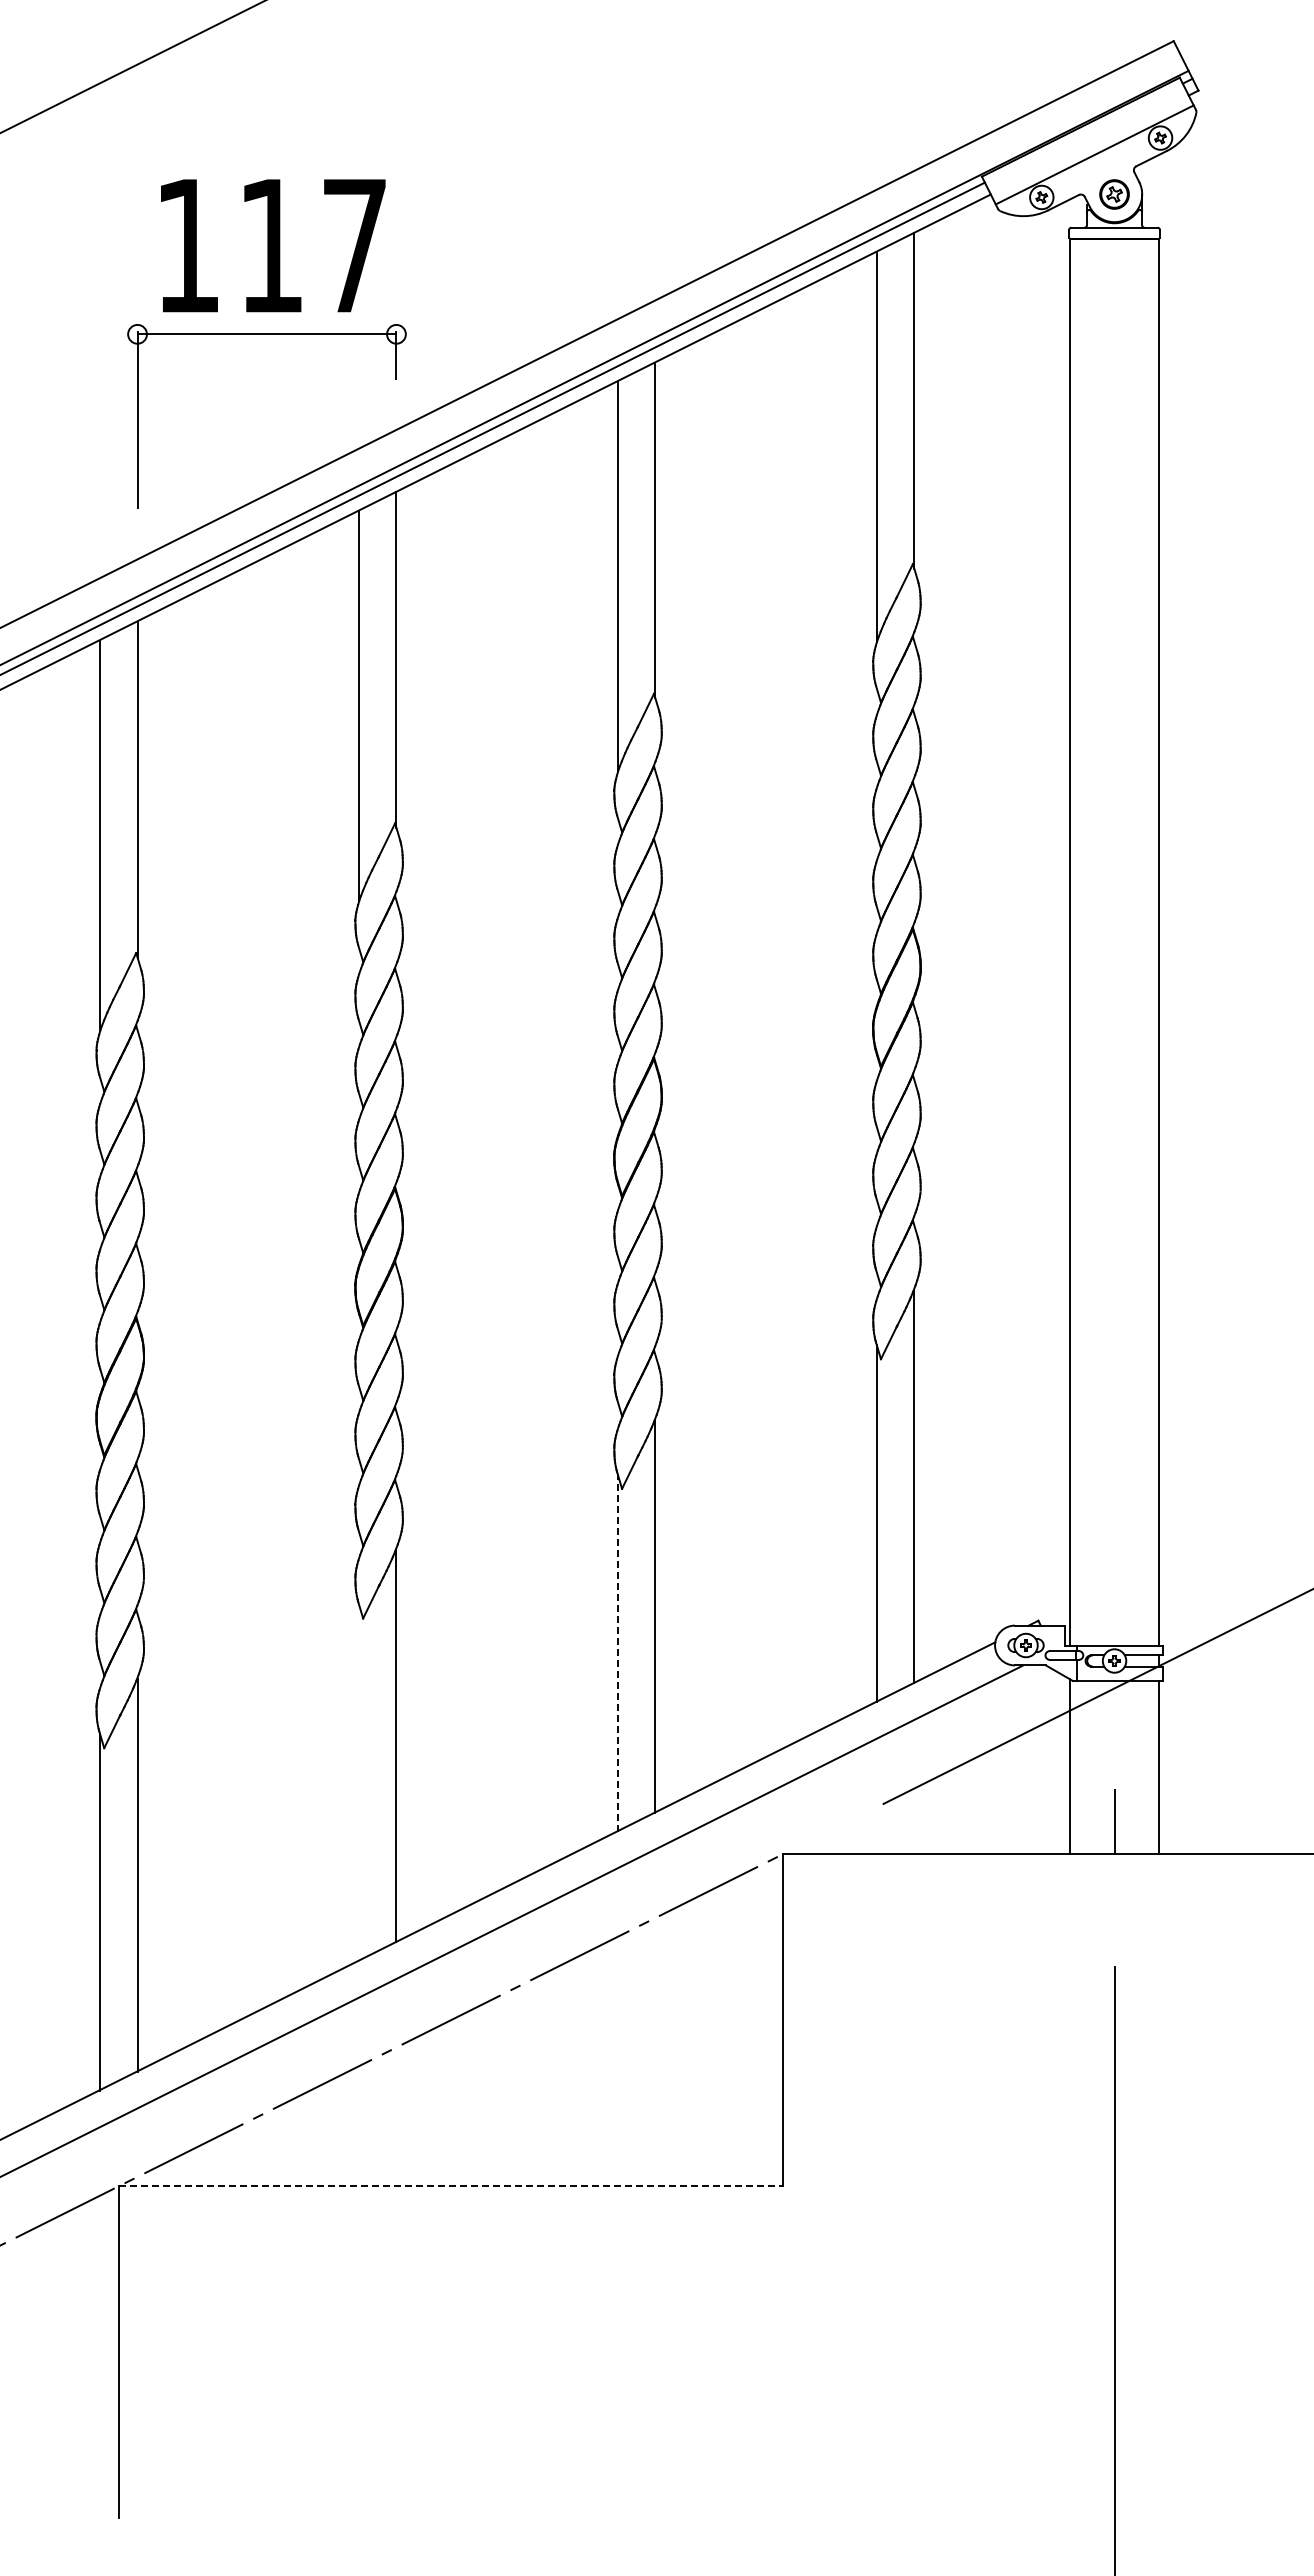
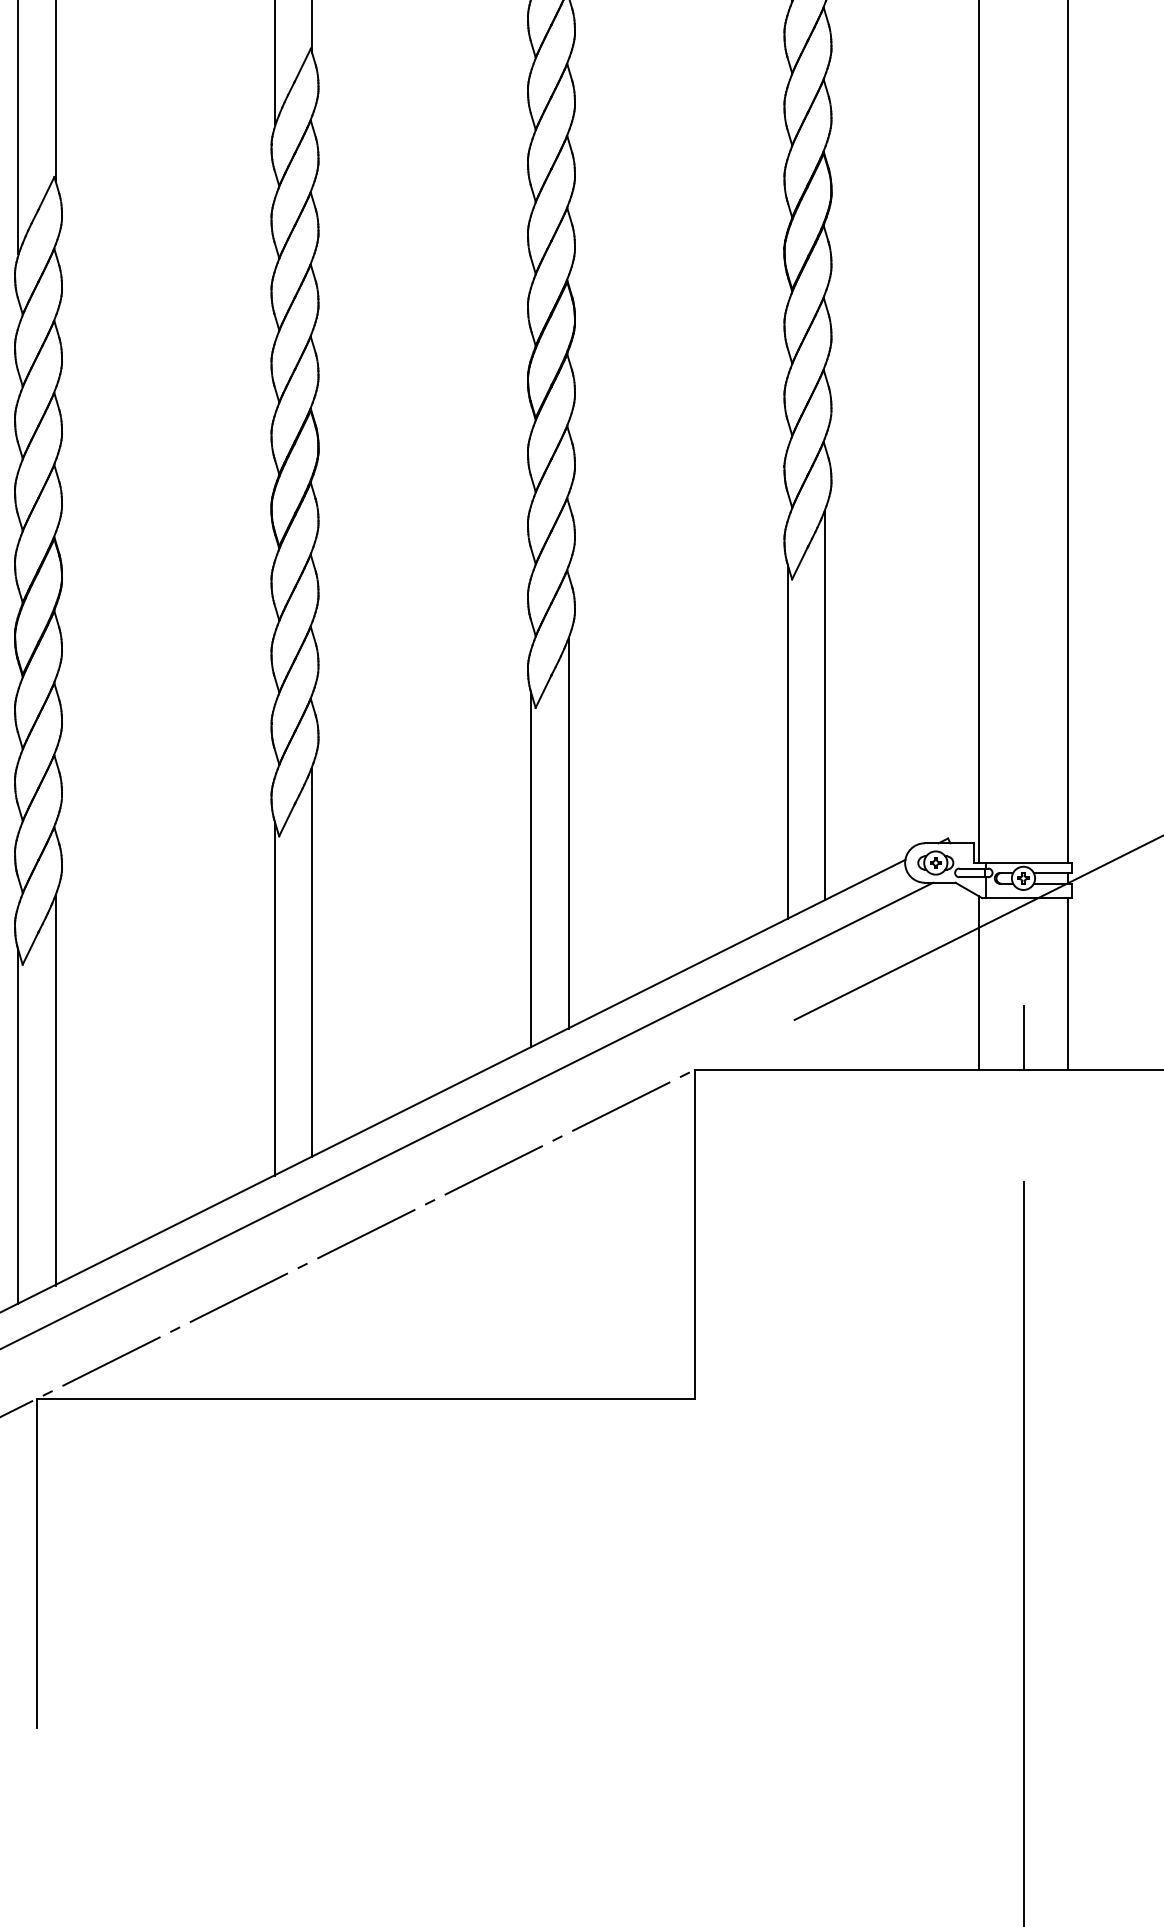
line: (617, 1652) -> (531, 869), dashed -> solid
line: (358, 1782) -> (274, 998), added
line: (450, 2186) -> (365, 1398), dashed -> solid

